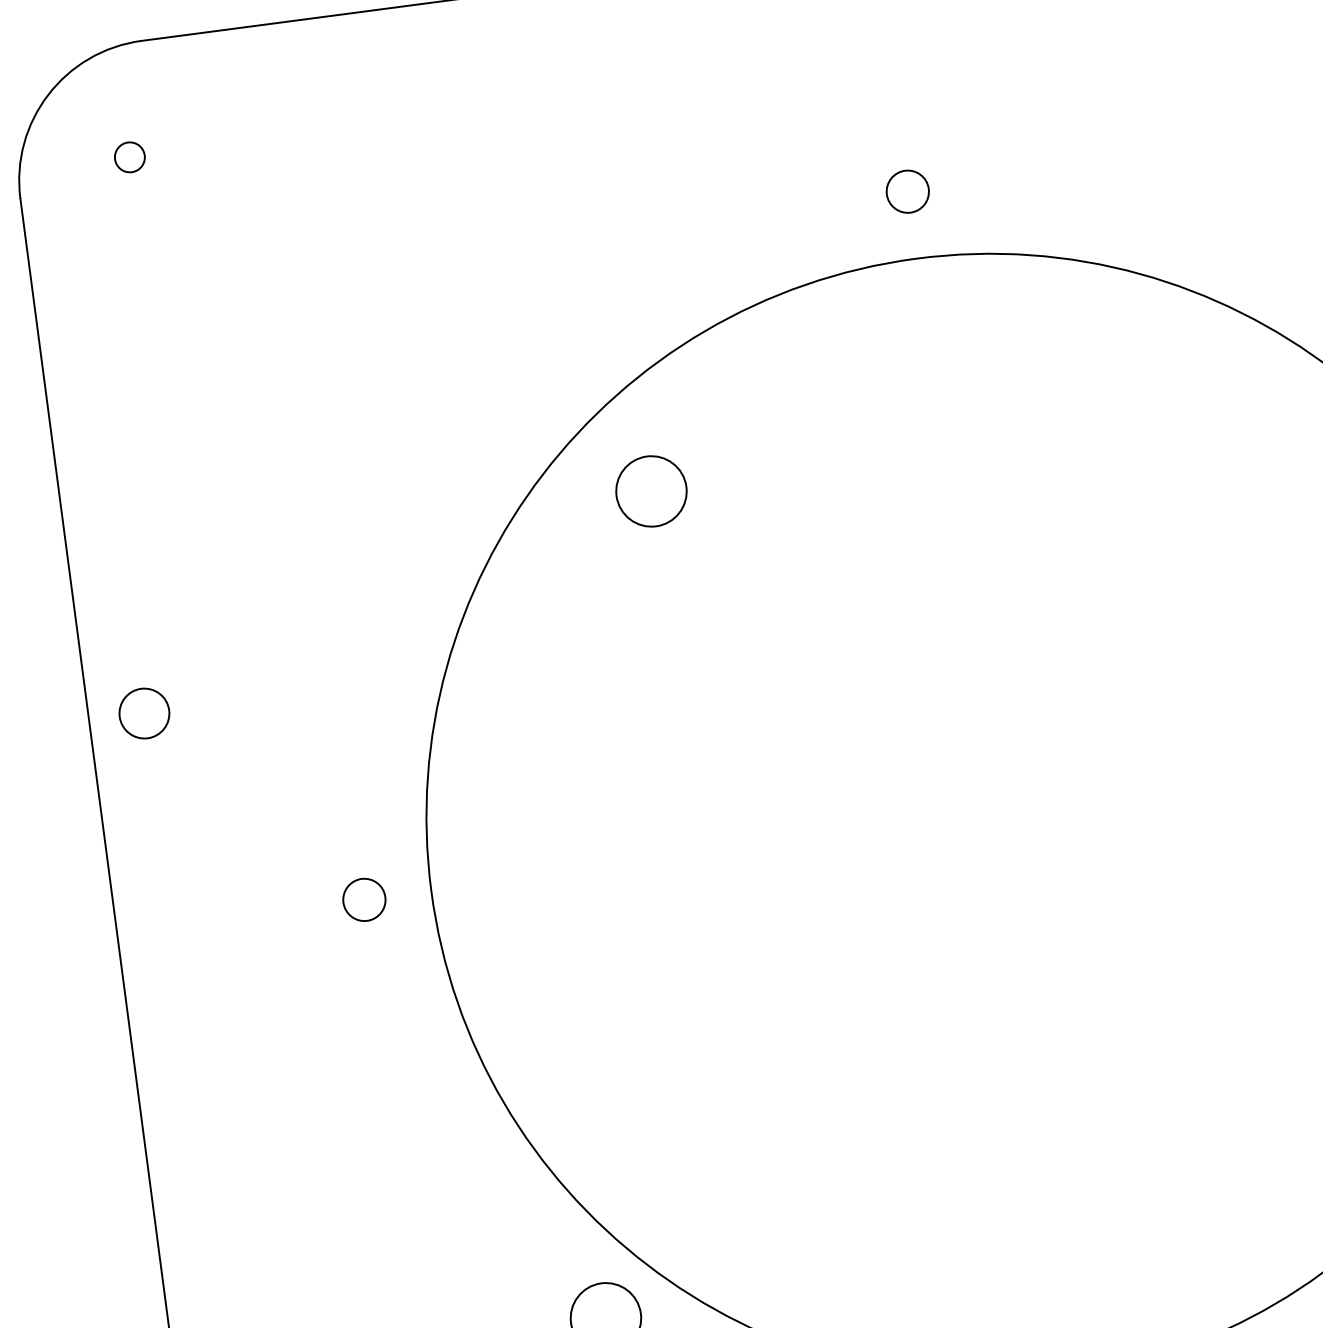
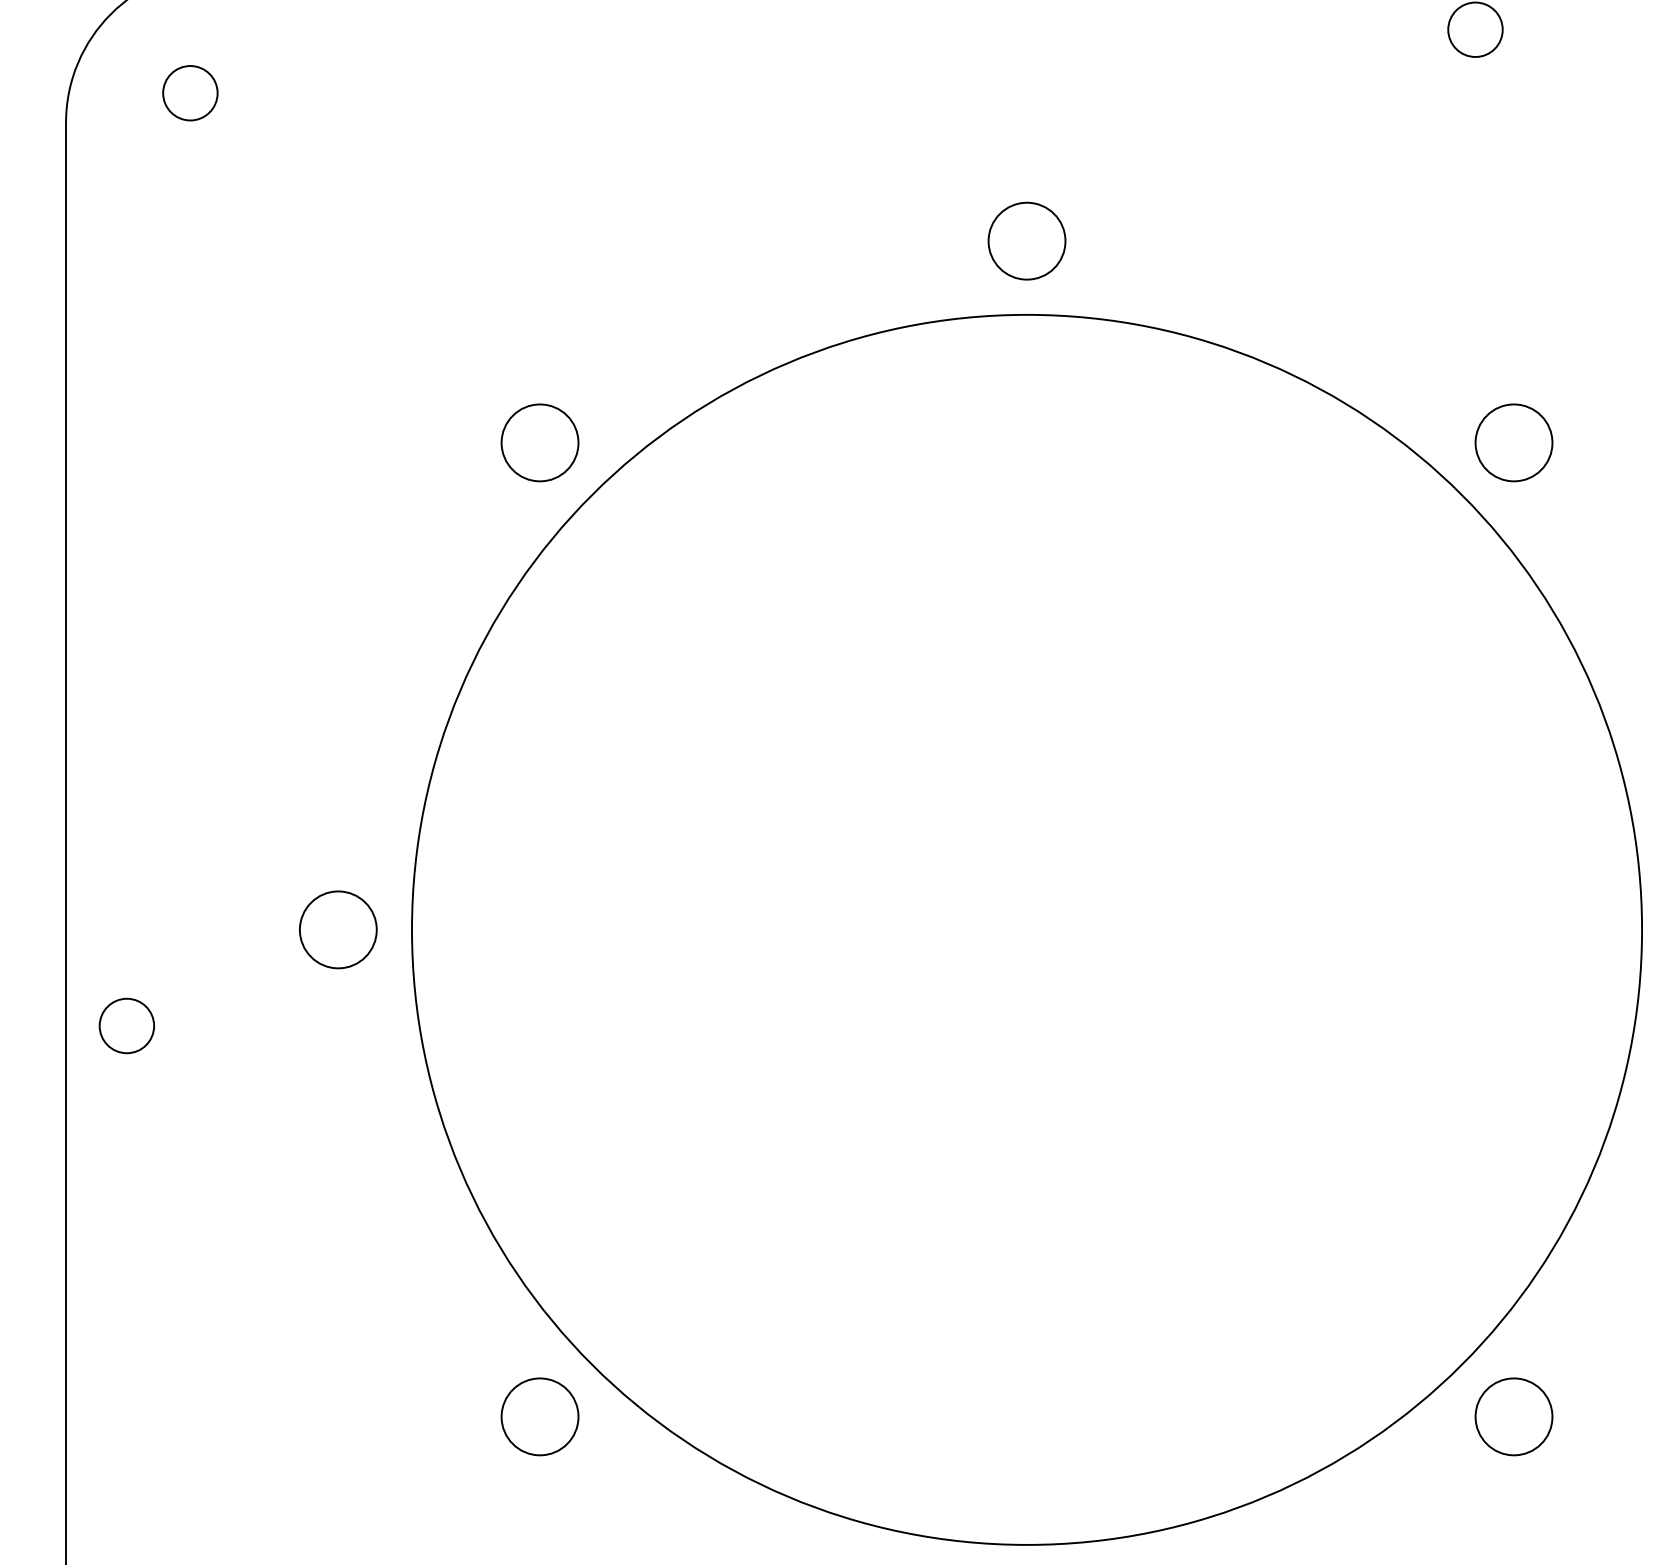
circle: (130, 157) -> (190, 93), size x1.67
circle: (907, 191) -> (1026, 240), size x1.67
circle: (650, 491) -> (539, 442), moved
circle: (144, 713) -> (126, 1025), moved
circle: (363, 899) -> (337, 929), size x1.67

